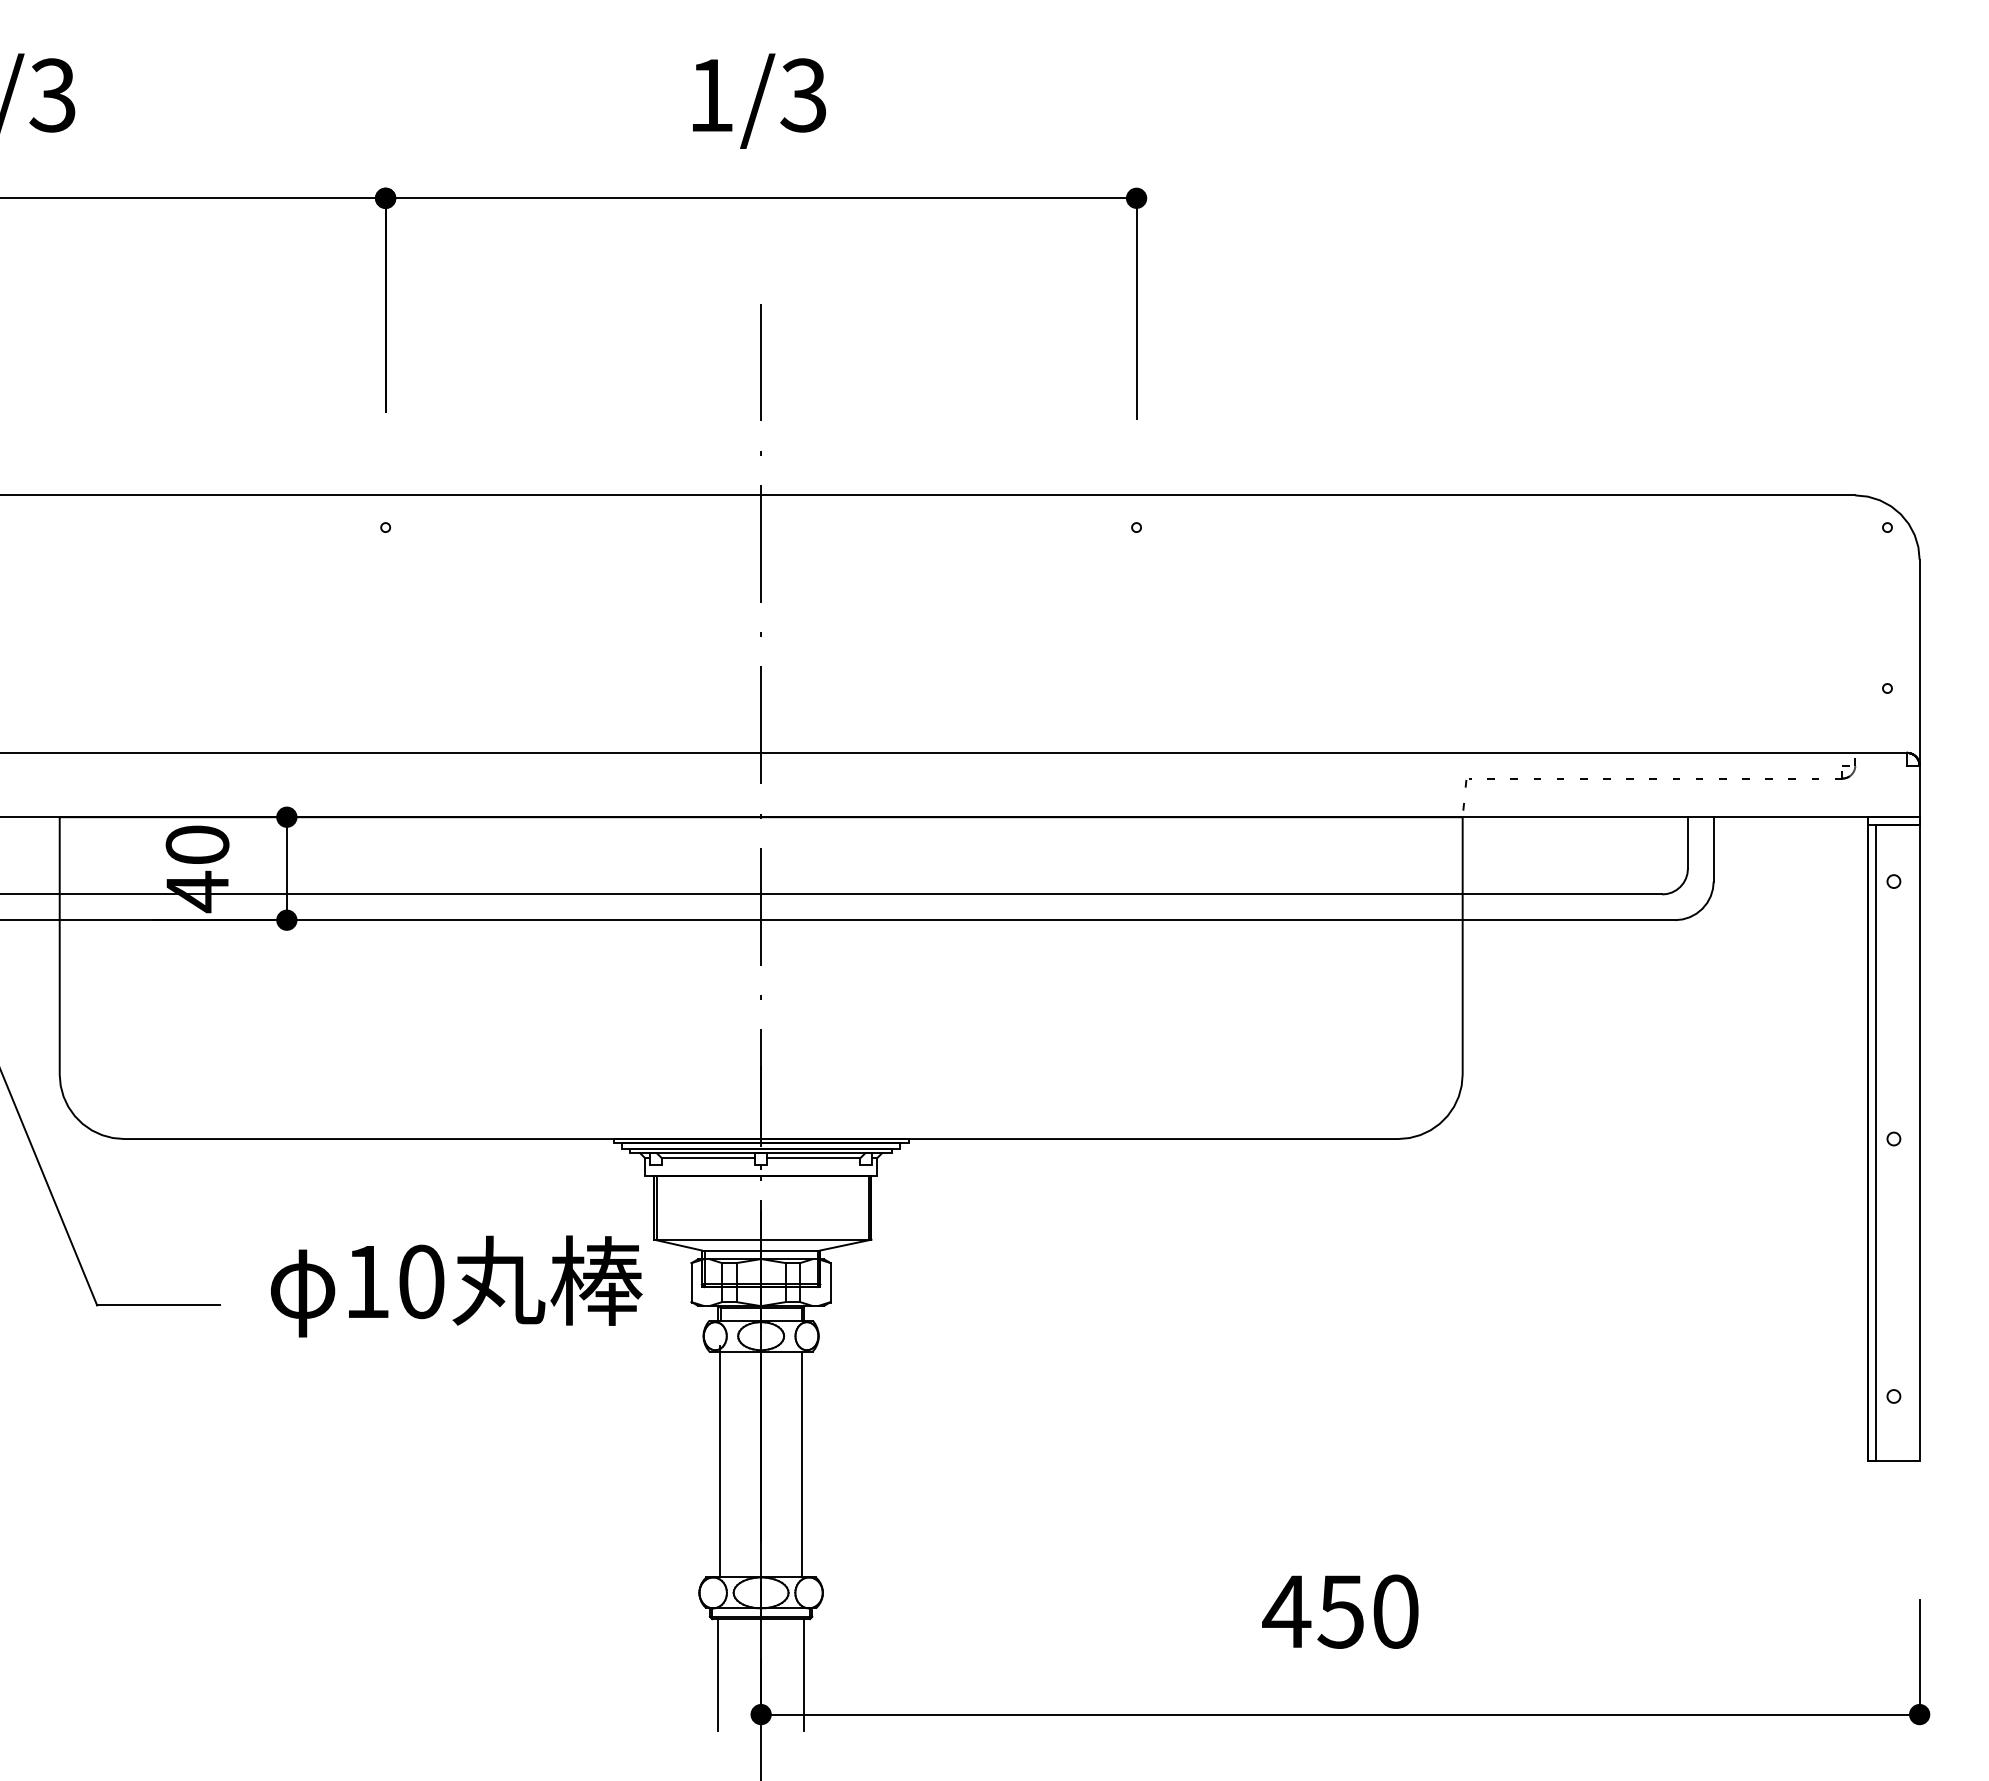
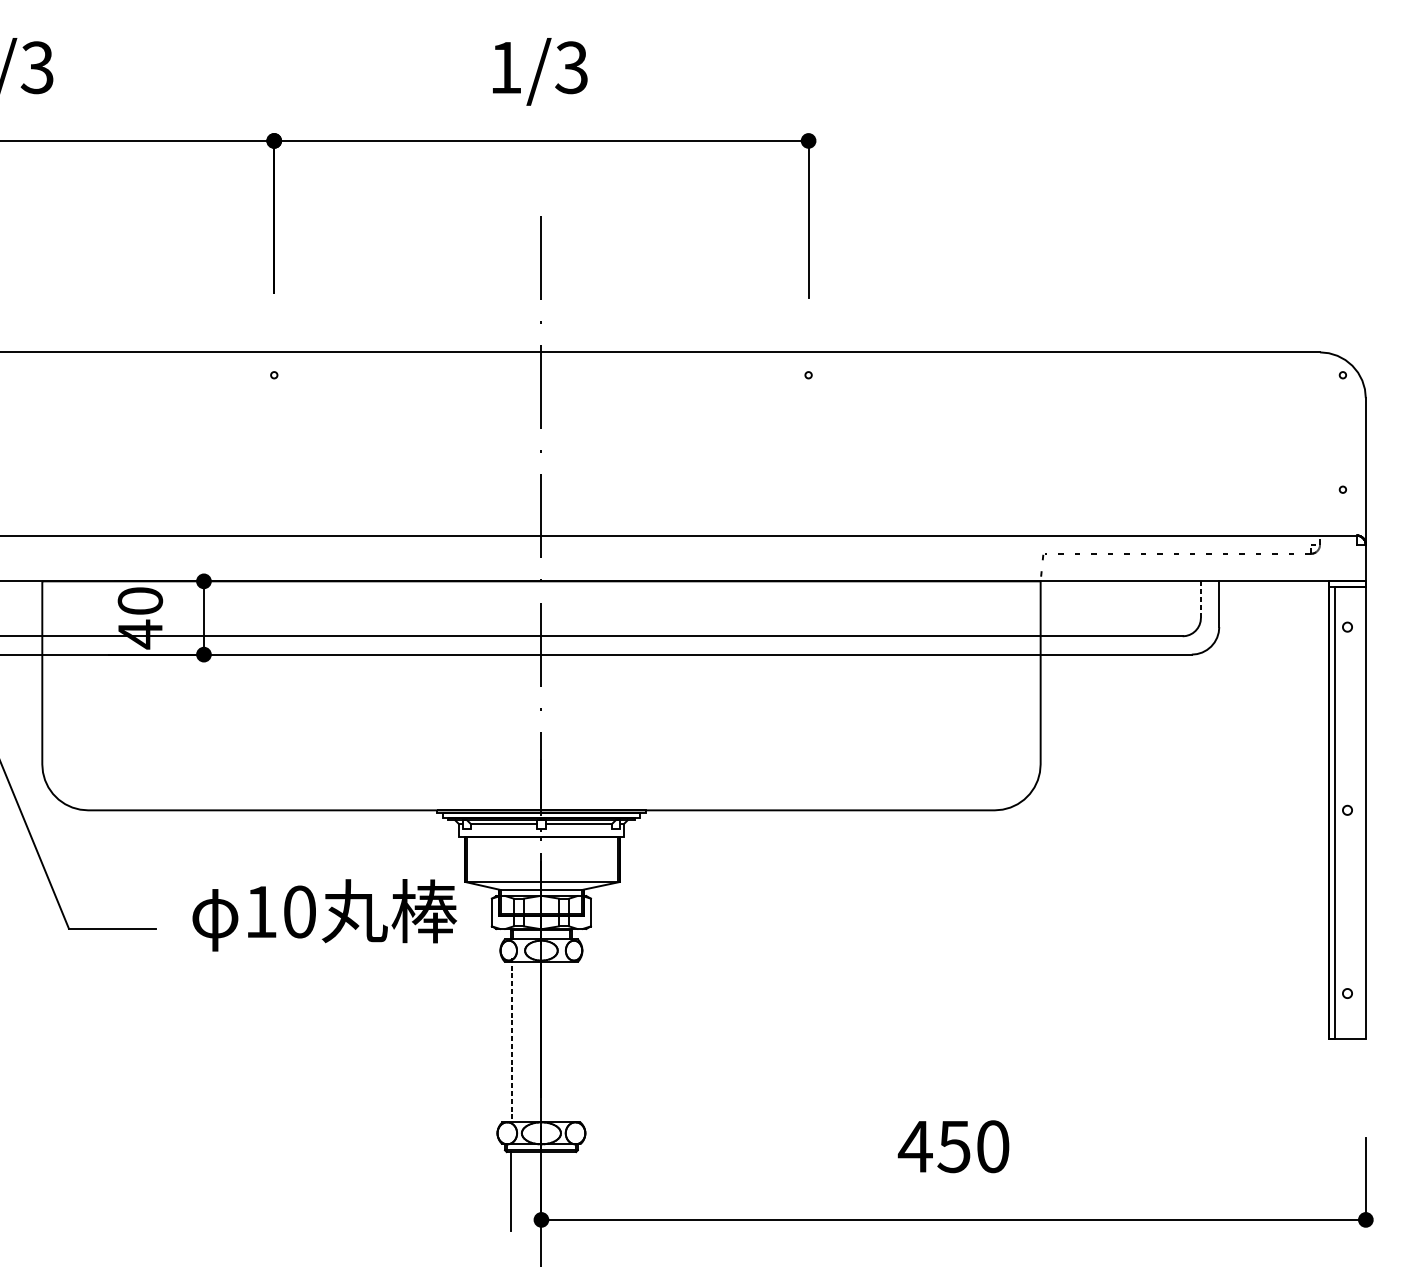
line: (1687, 842) -> (1200, 599), solid -> dashed
line: (720, 1461) -> (512, 1039), solid -> dashed
line: (802, 1464) -> (570, 1041), removed
line: (804, 1674) -> (572, 1191), removed

